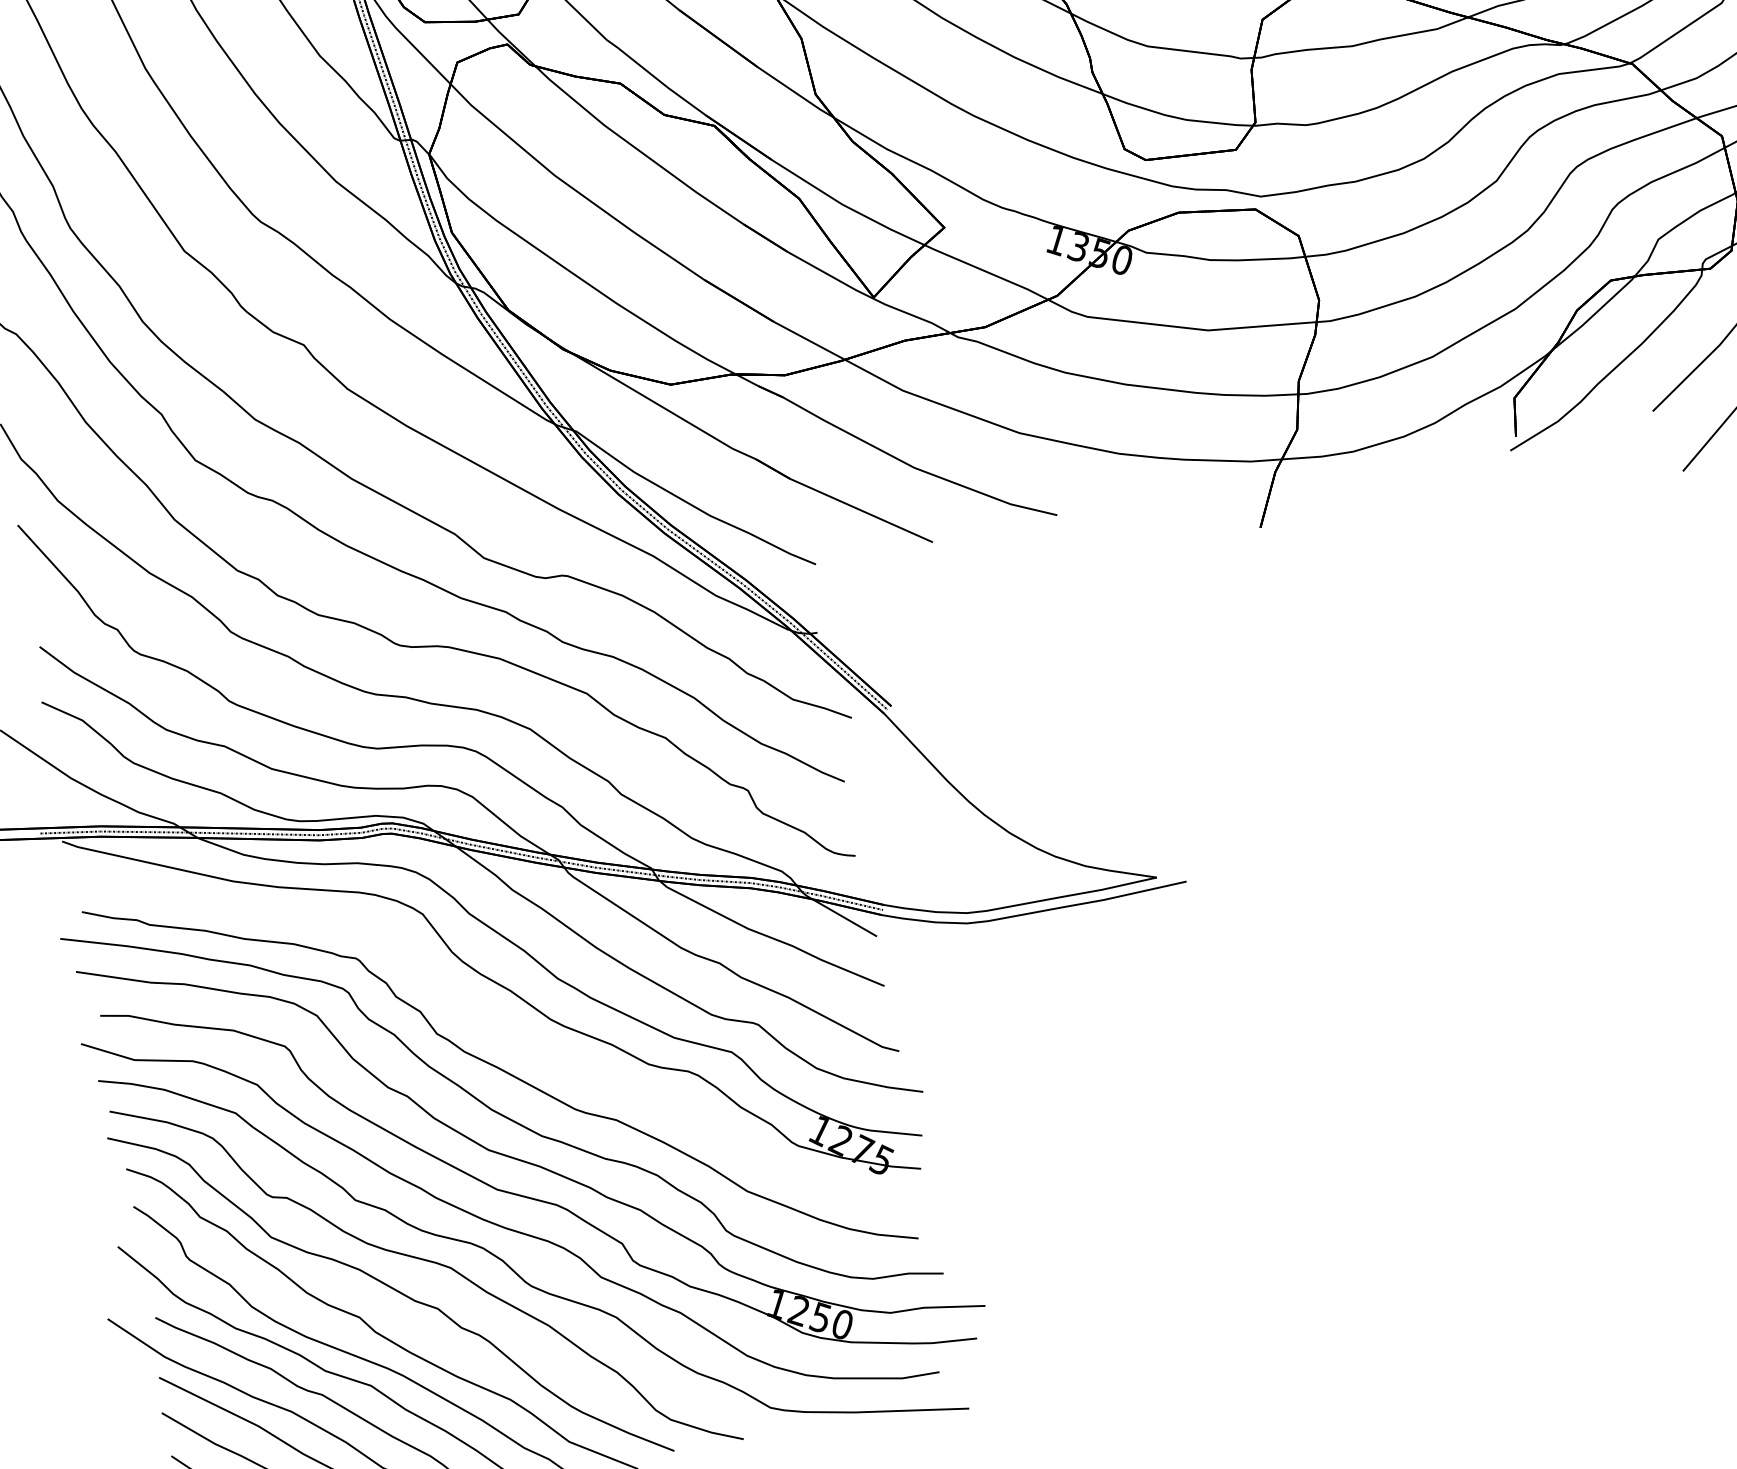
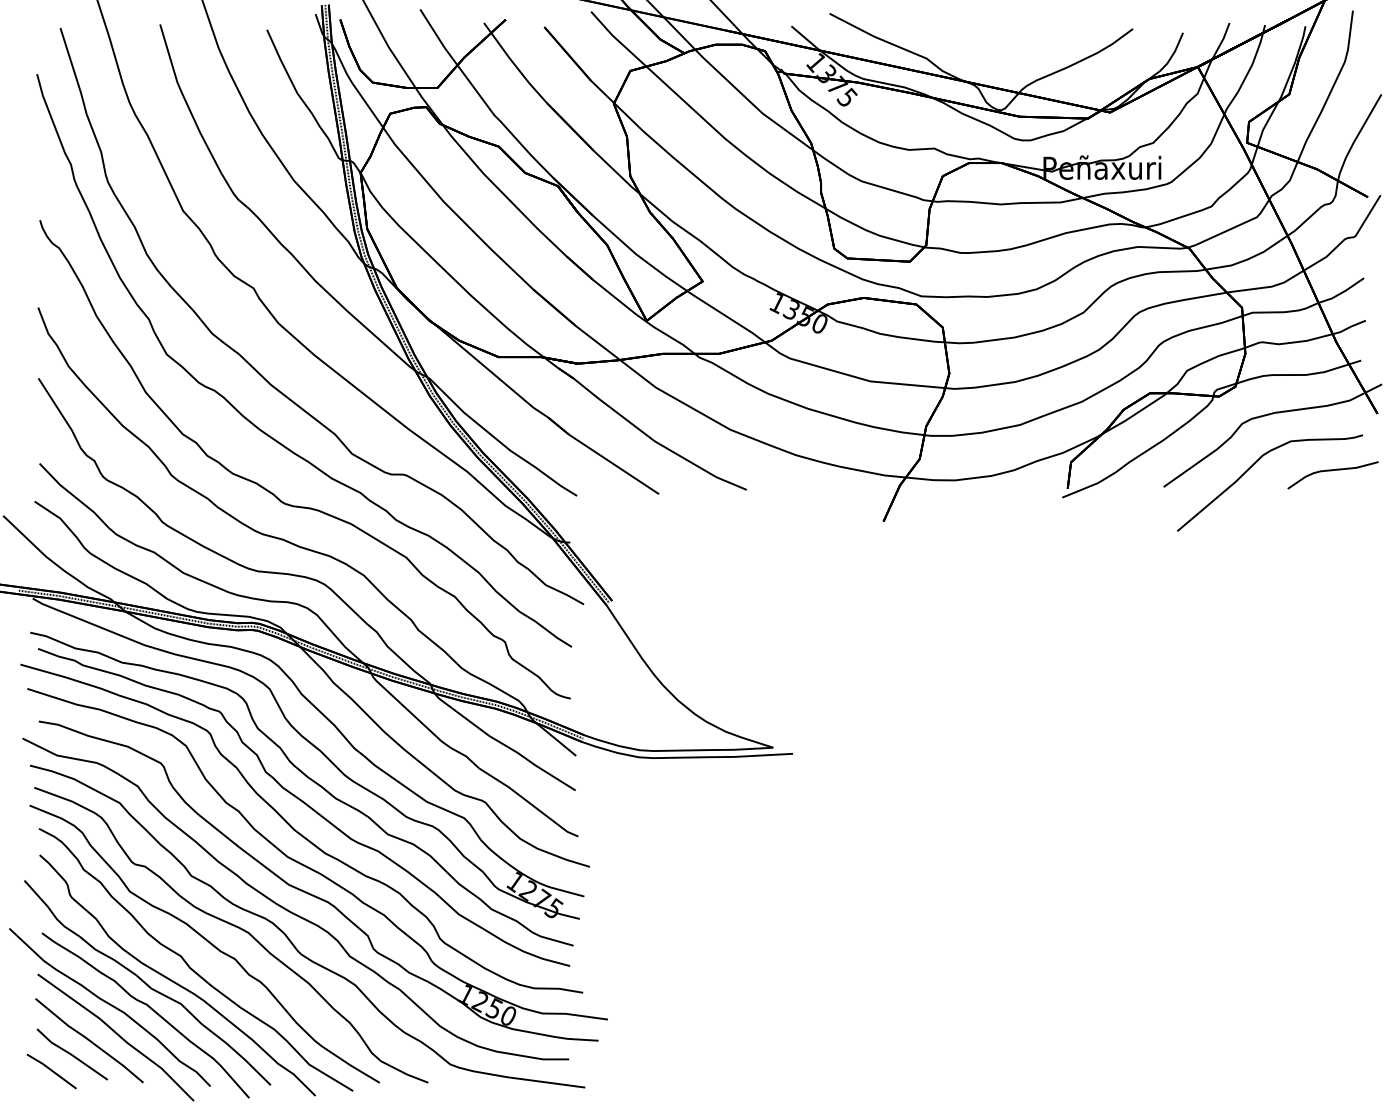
curve: (498, 1033) -> (307, 778), added

